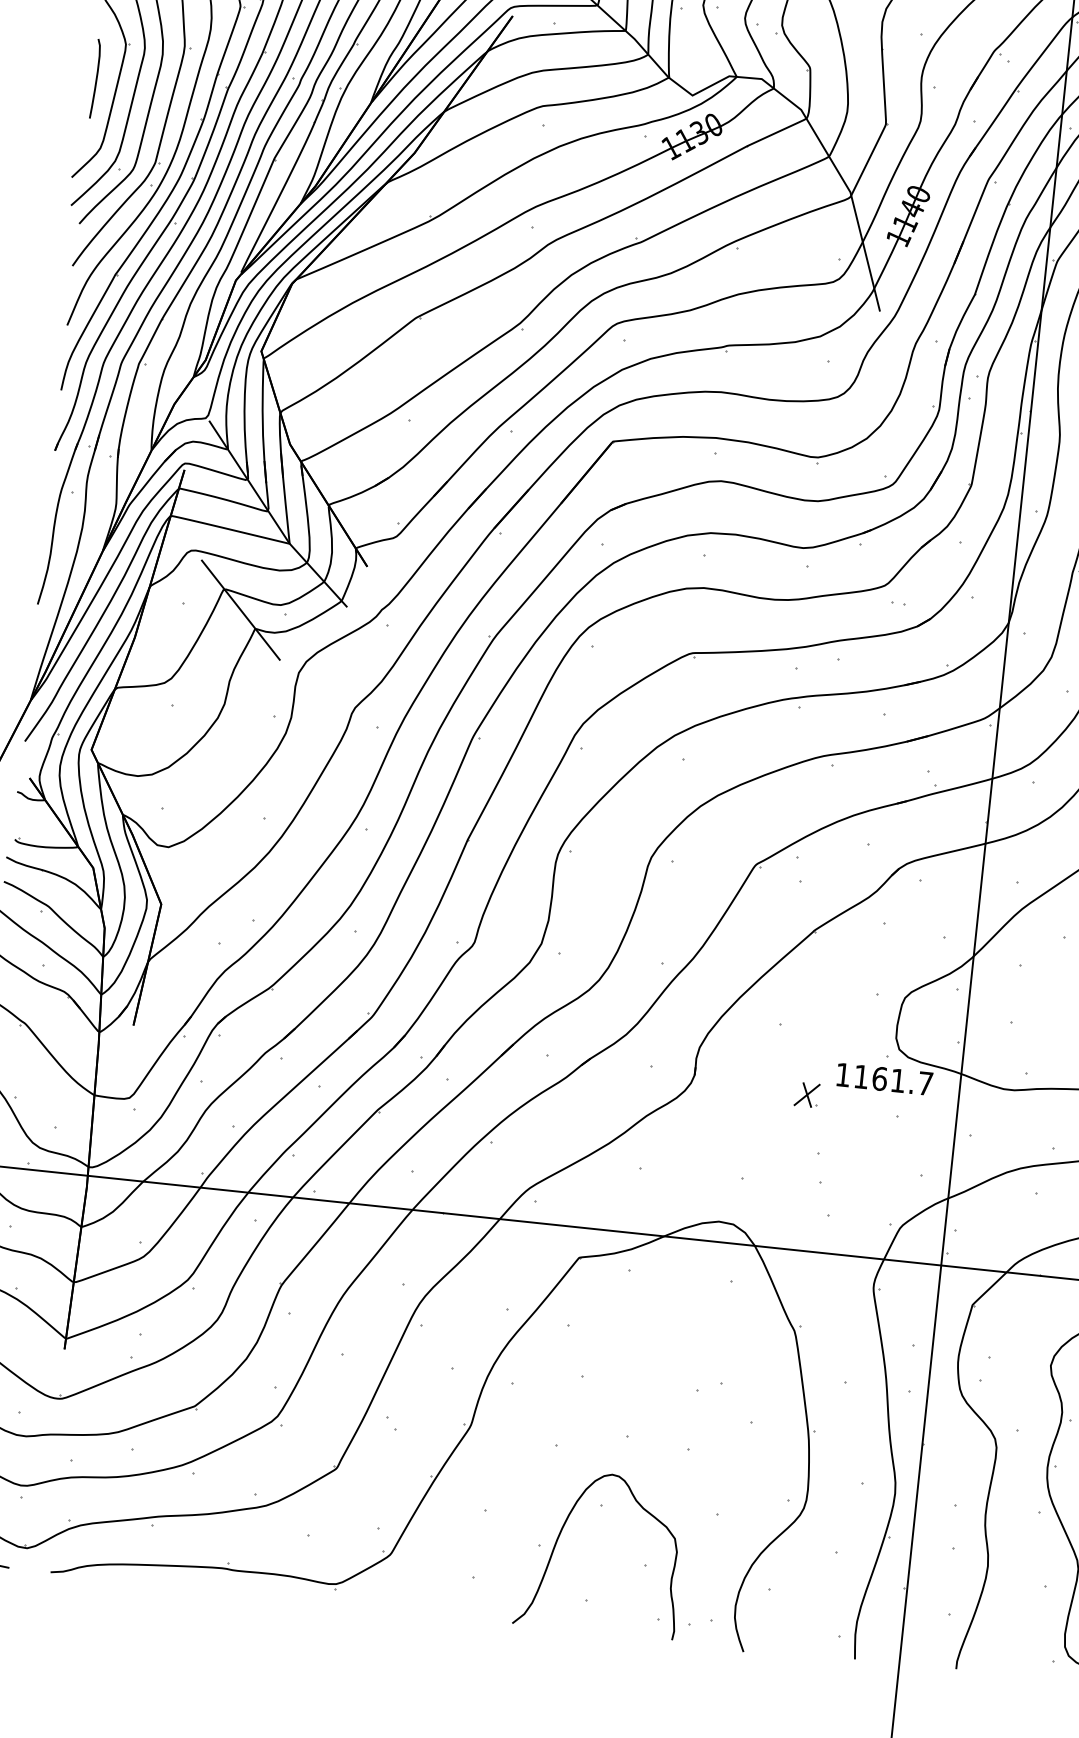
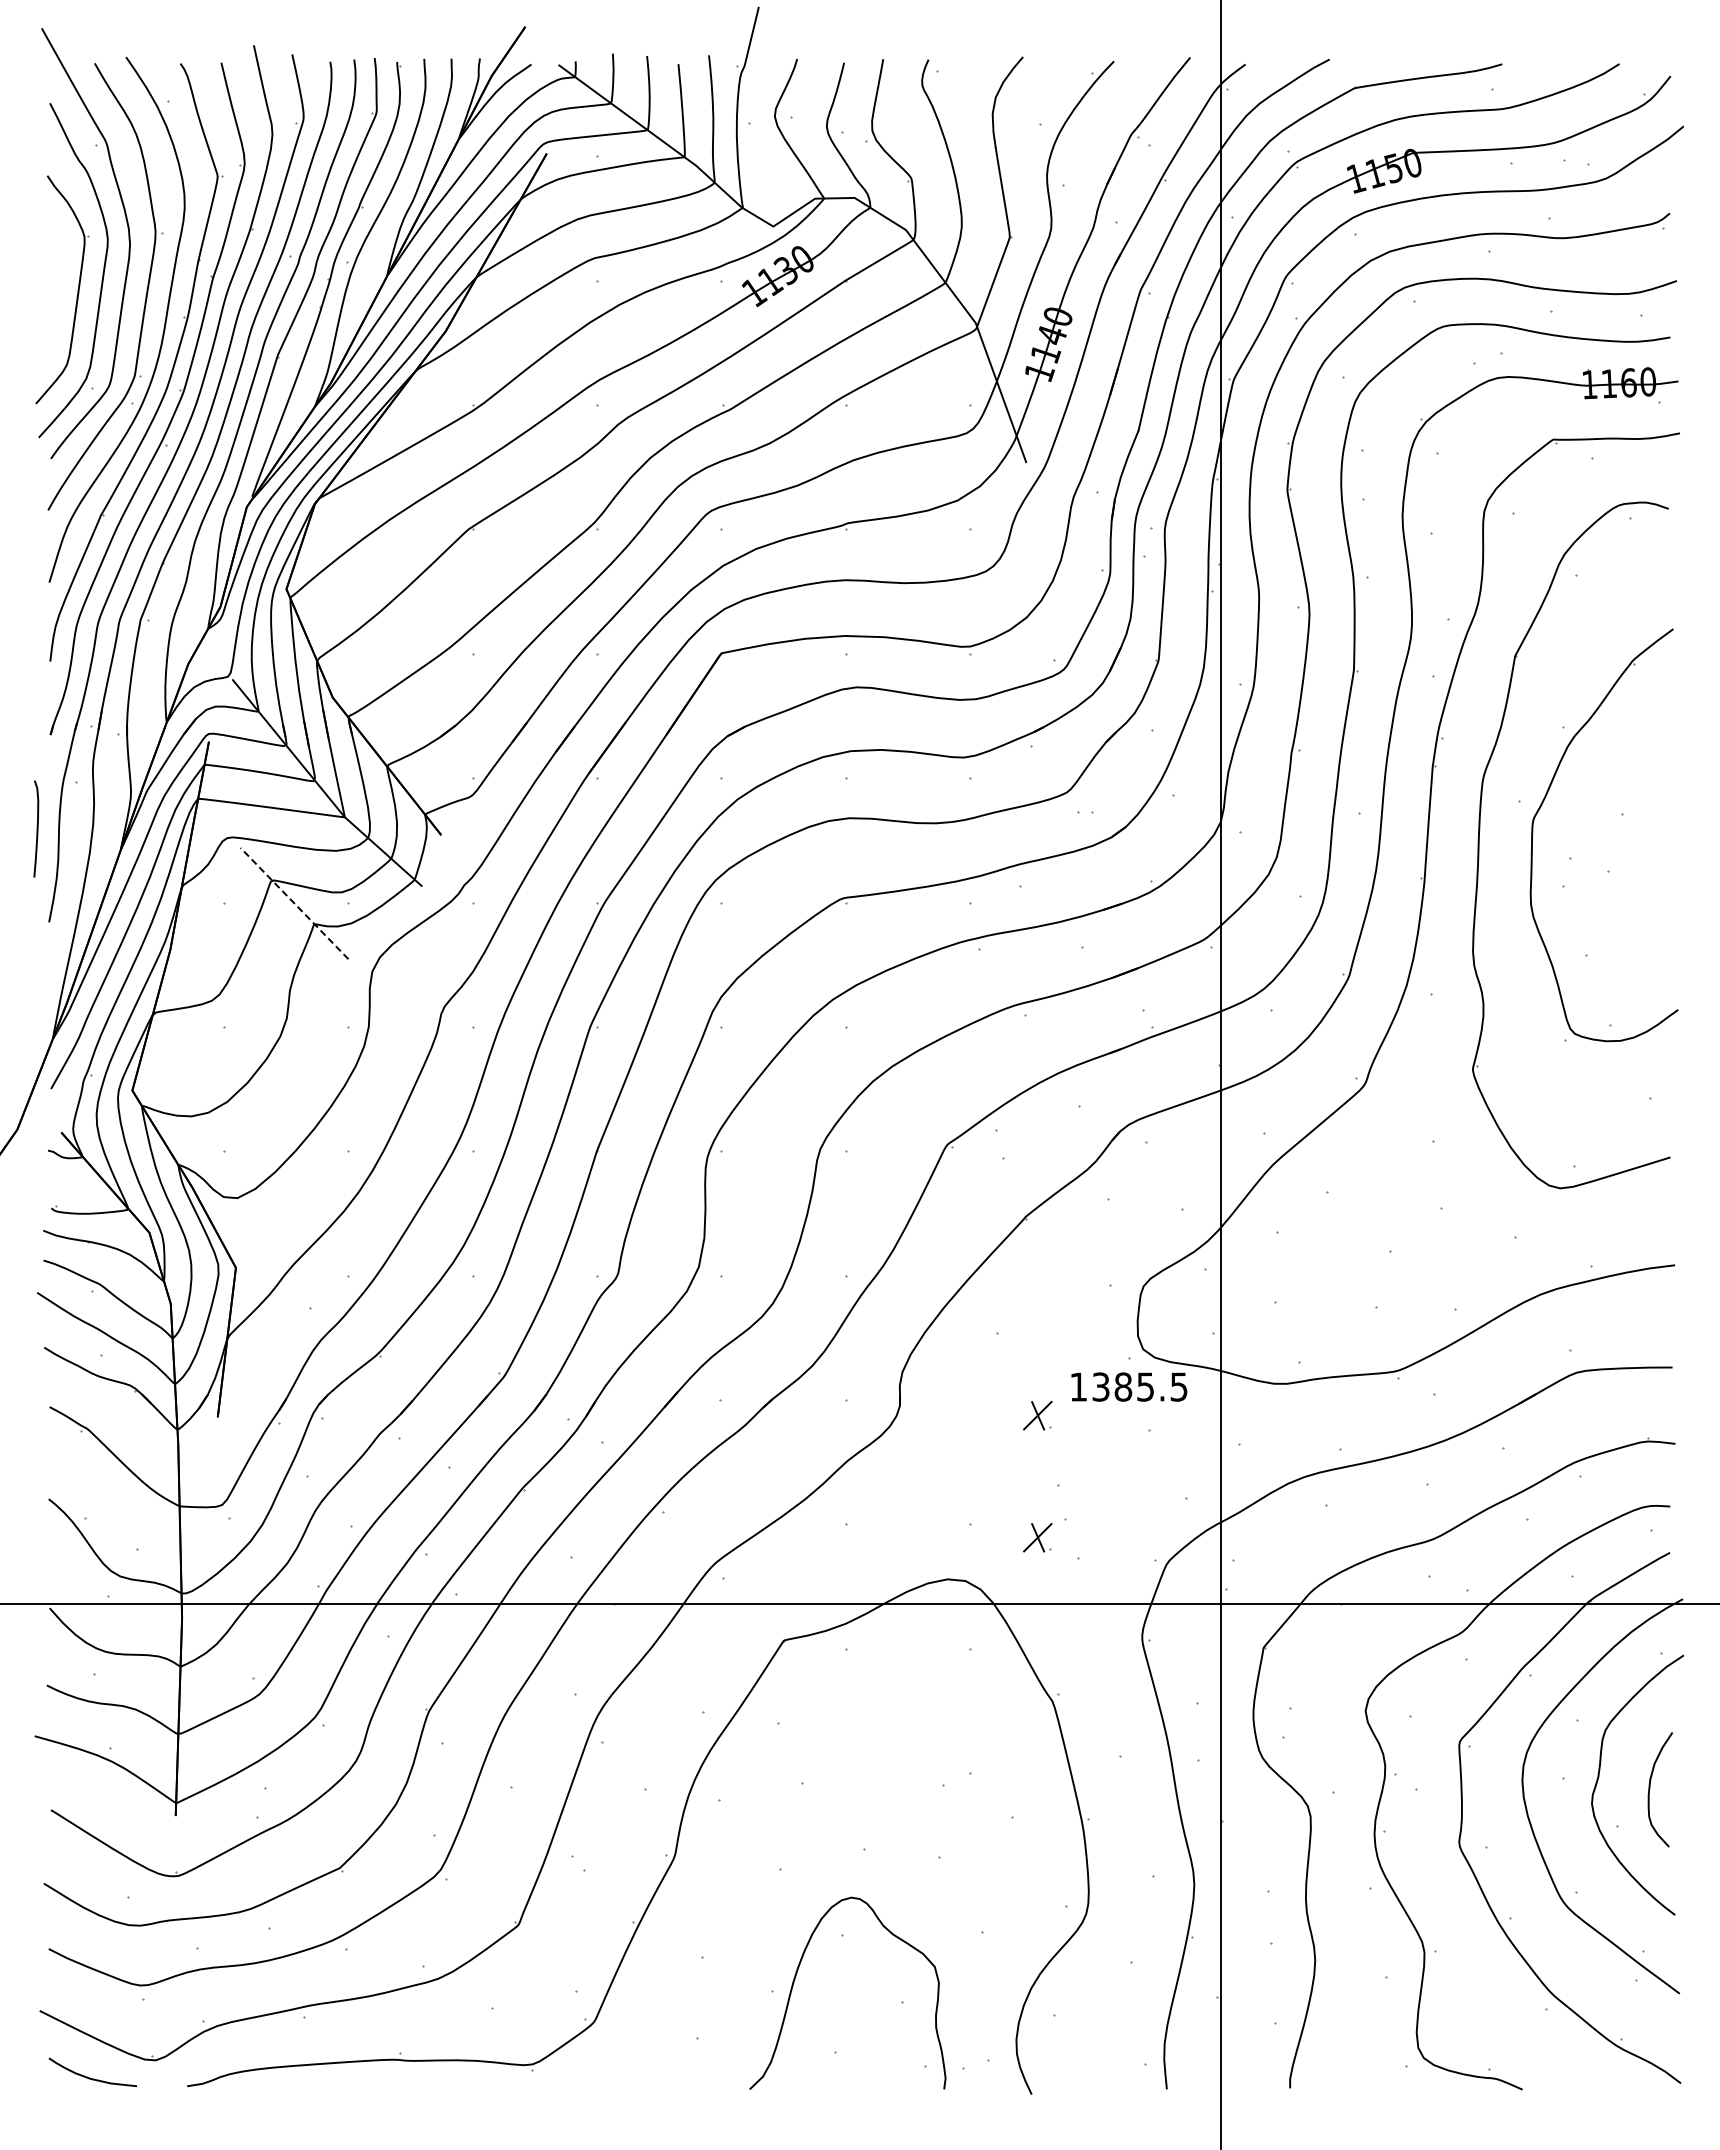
curve: (95, 78) -> (36, 828), moved
line: (240, 610) -> (294, 903), solid -> dashed
text: (893, 1079) -> (1139, 1386), 1161.7 -> 1385.5
part: (796, 1194) -> (1037, 1537), added

